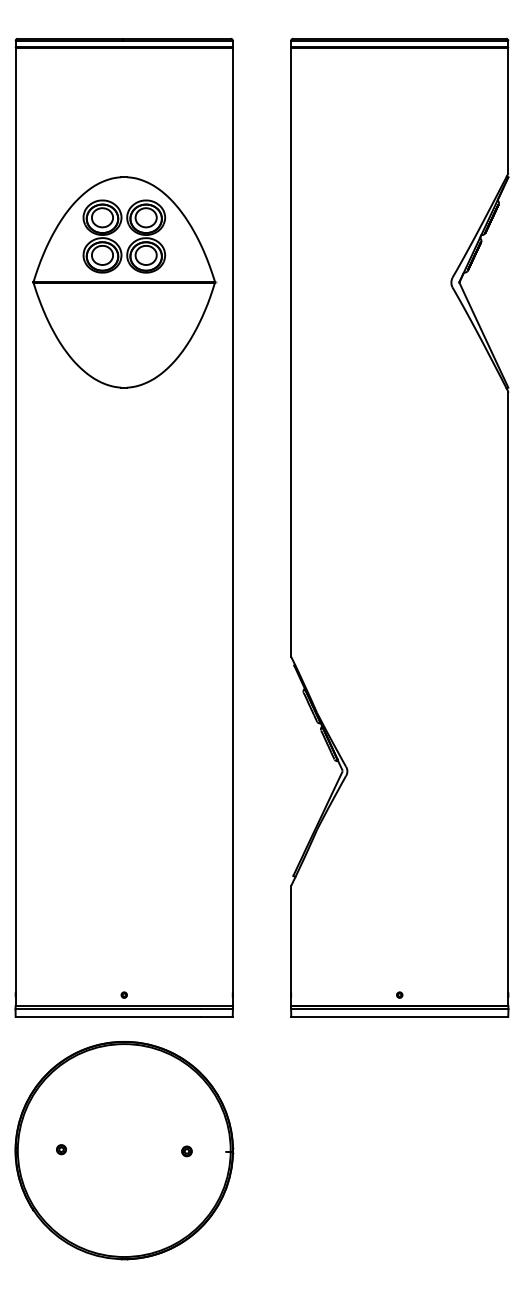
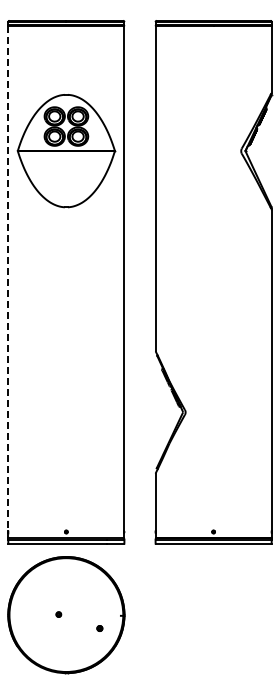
line: (15, 520) -> (8, 278), solid -> dashed
part: (60, 1149) -> (58, 614), moved
part: (186, 1151) -> (99, 628), moved

